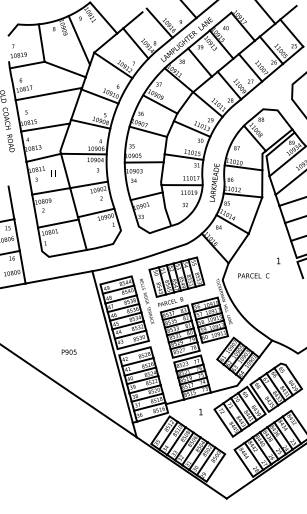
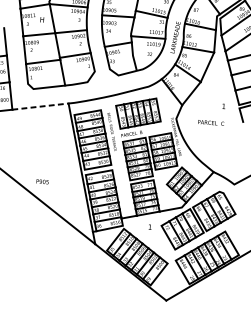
text: (253, 275) -> (210, 122), moved
line: (58, 277) -> (40, 106), solid -> dashed
text: (68, 351) -> (42, 181), moved

